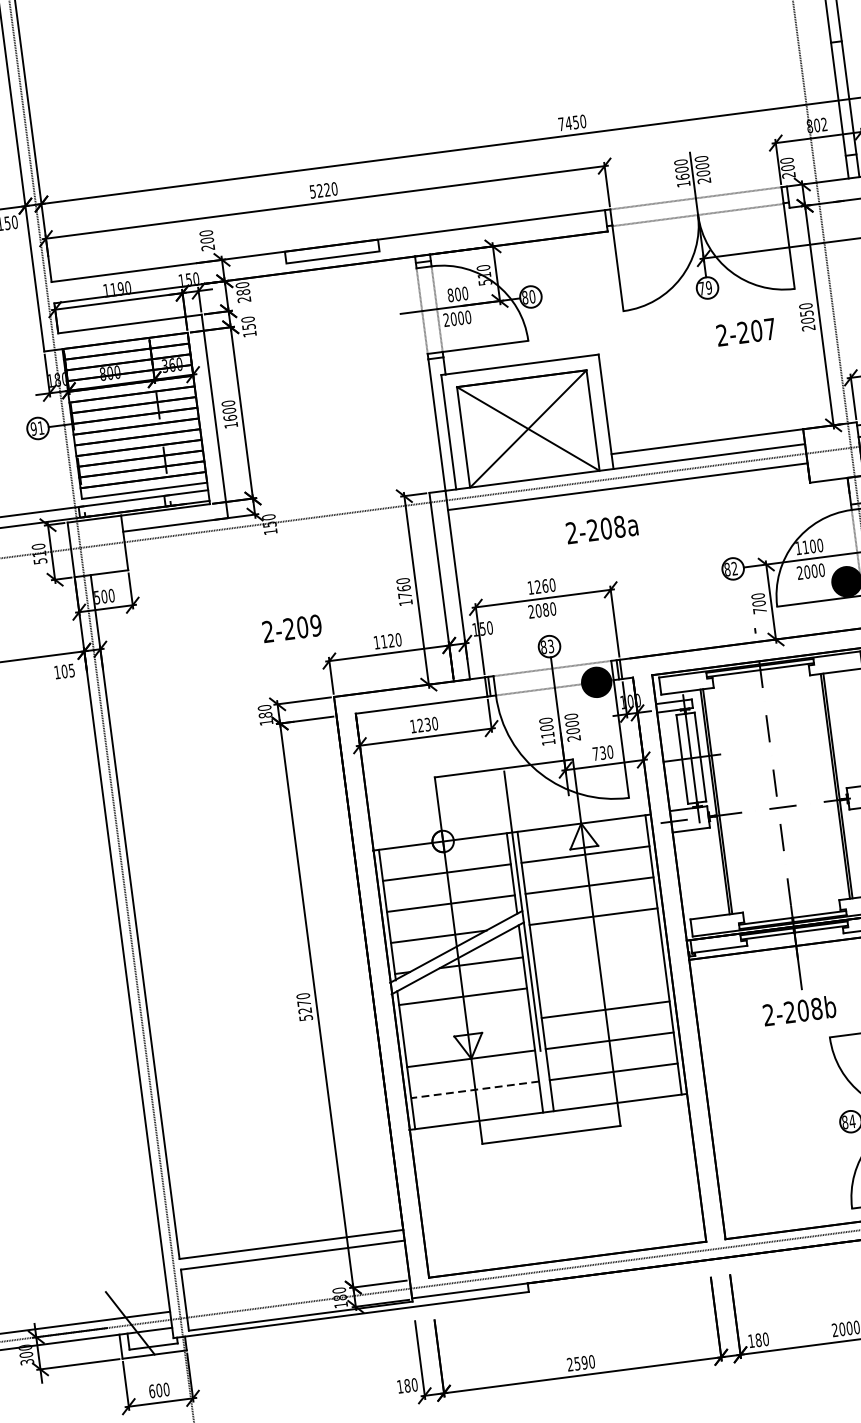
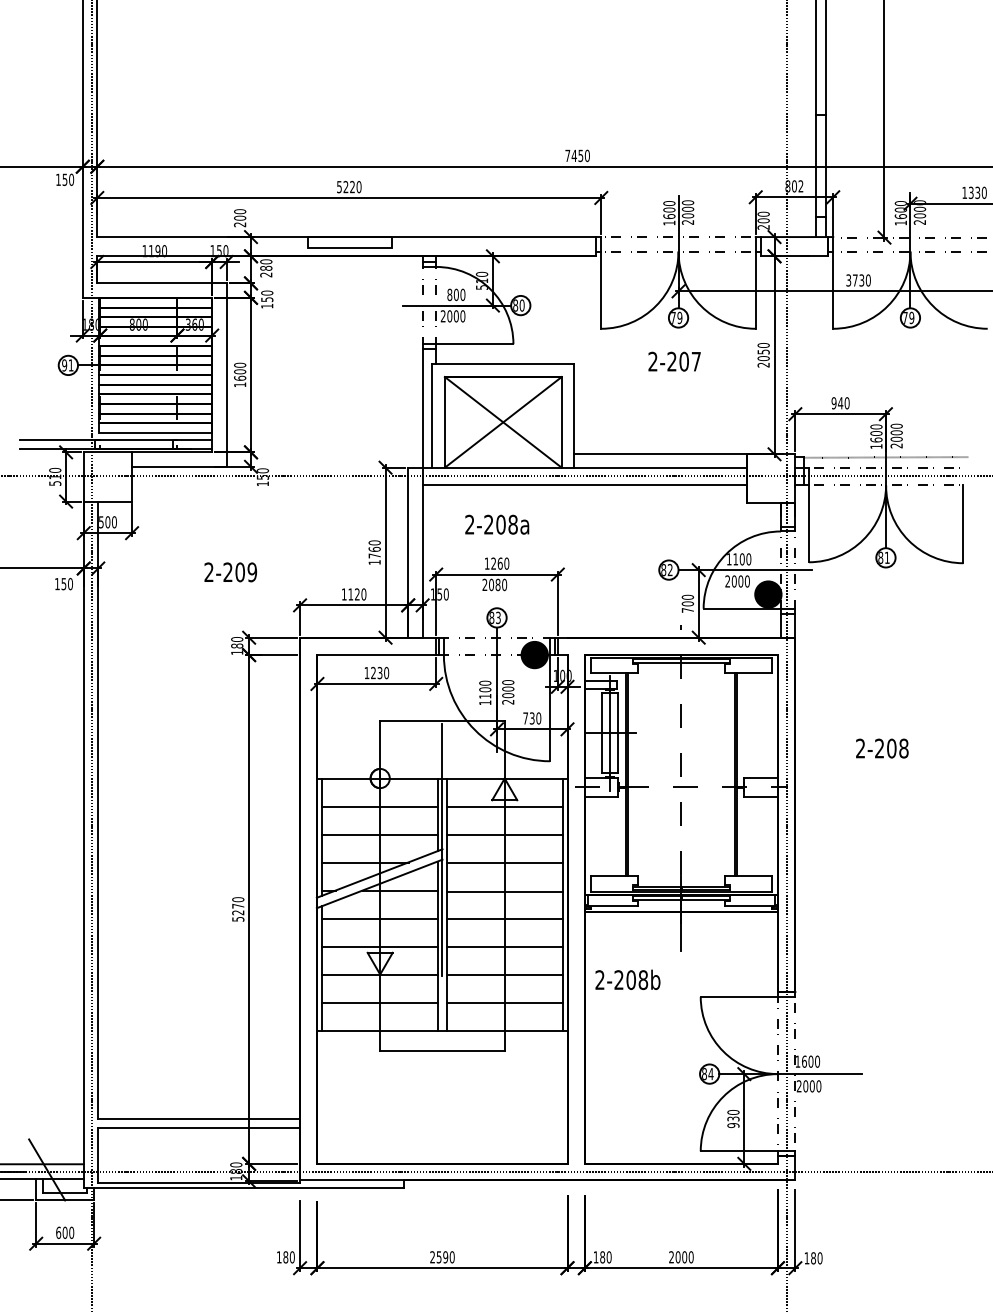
text: (745, 332) -> (674, 361), moved
text: (602, 528) -> (497, 524), moved
text: (291, 628) -> (230, 572), moved
text: (67, 671) -> (66, 584), 105 -> 150
line: (597, 949) -> (504, 892), added
line: (601, 978) -> (504, 918), added
text: (799, 1010) -> (627, 979), moved
line: (466, 1027) -> (379, 946), added
line: (474, 1089) -> (379, 1002), dashed -> solid

